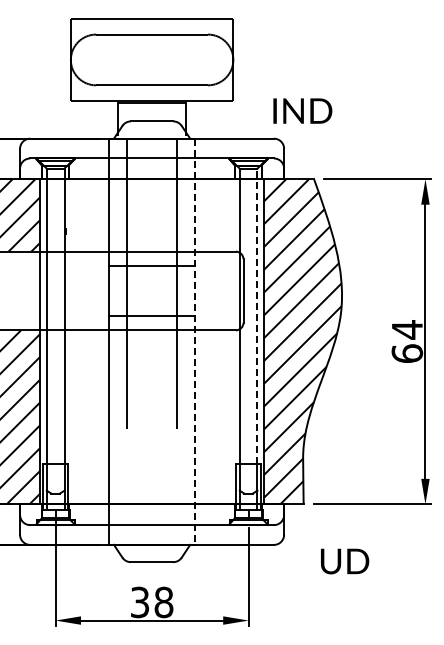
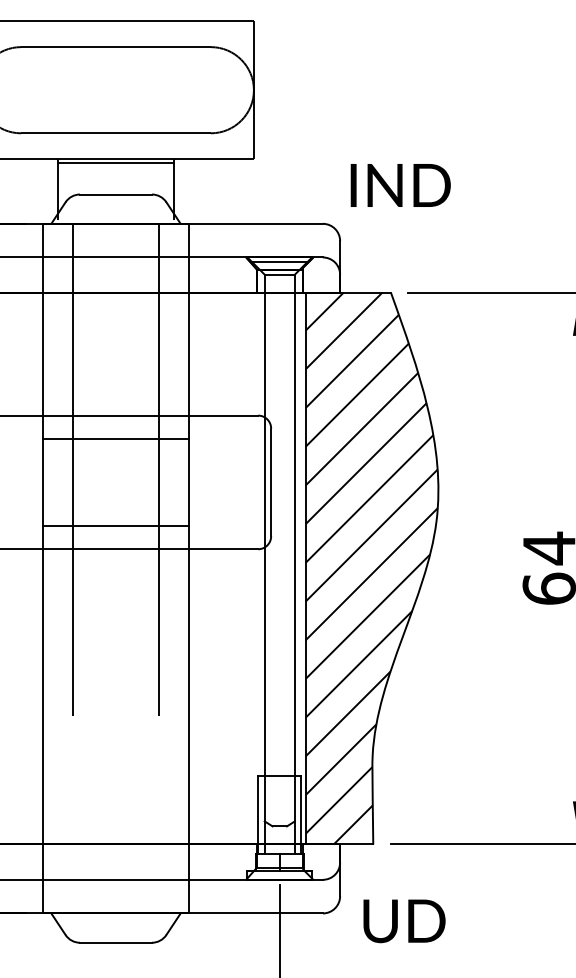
text: (302, 110) -> (400, 184), moved
line: (257, 316) -> (294, 525), dashed -> solid
line: (195, 342) -> (189, 569), dashed -> solid
text: (345, 561) -> (405, 921), moved

